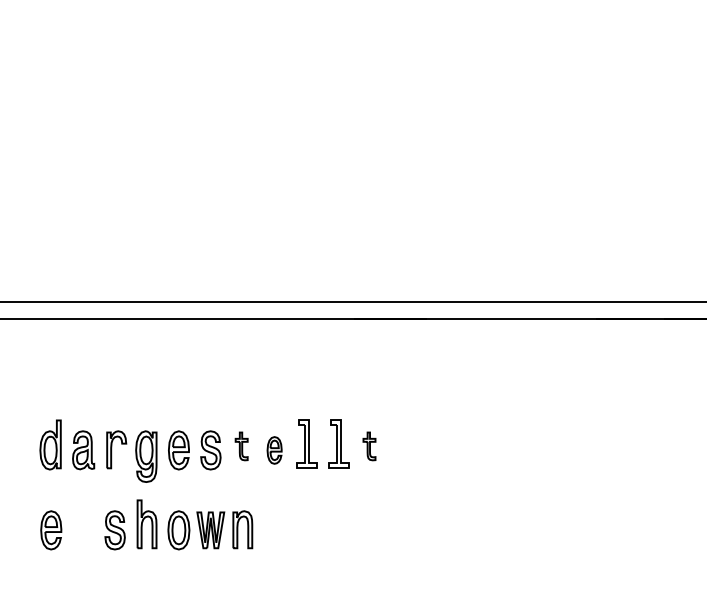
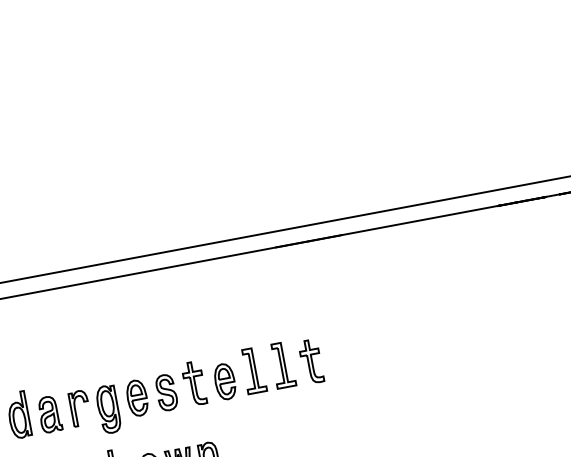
part: (241, 446) -> (193, 383), size x1.67
part: (369, 446) -> (311, 361), size x1.67
part: (274, 450) -> (224, 381), size x1.43

